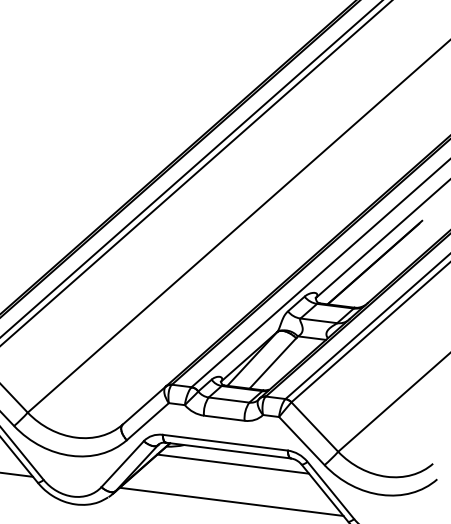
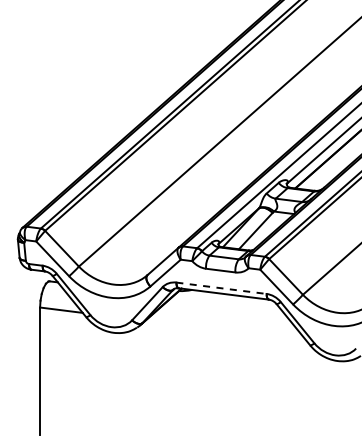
line: (225, 443) -> (221, 288), solid -> dashed
line: (232, 463) -> (226, 303), removed
line: (230, 501) -> (225, 330), removed

